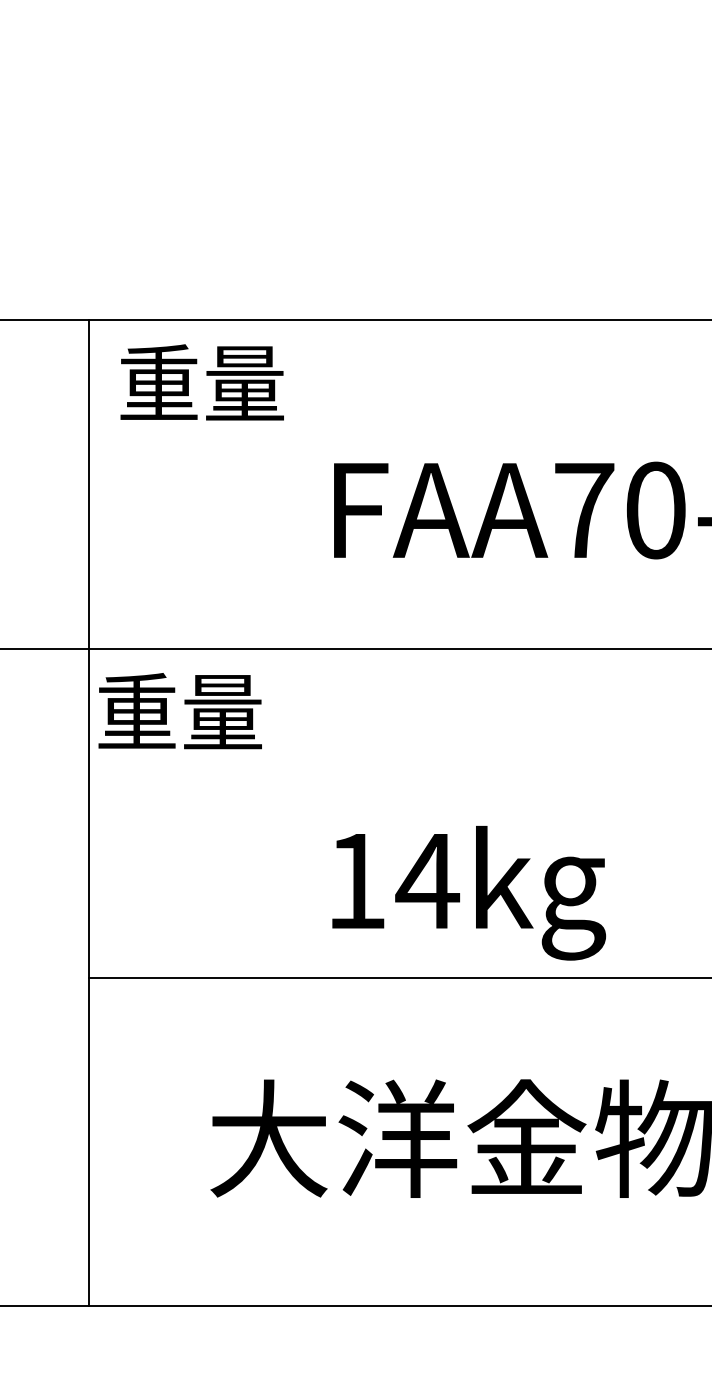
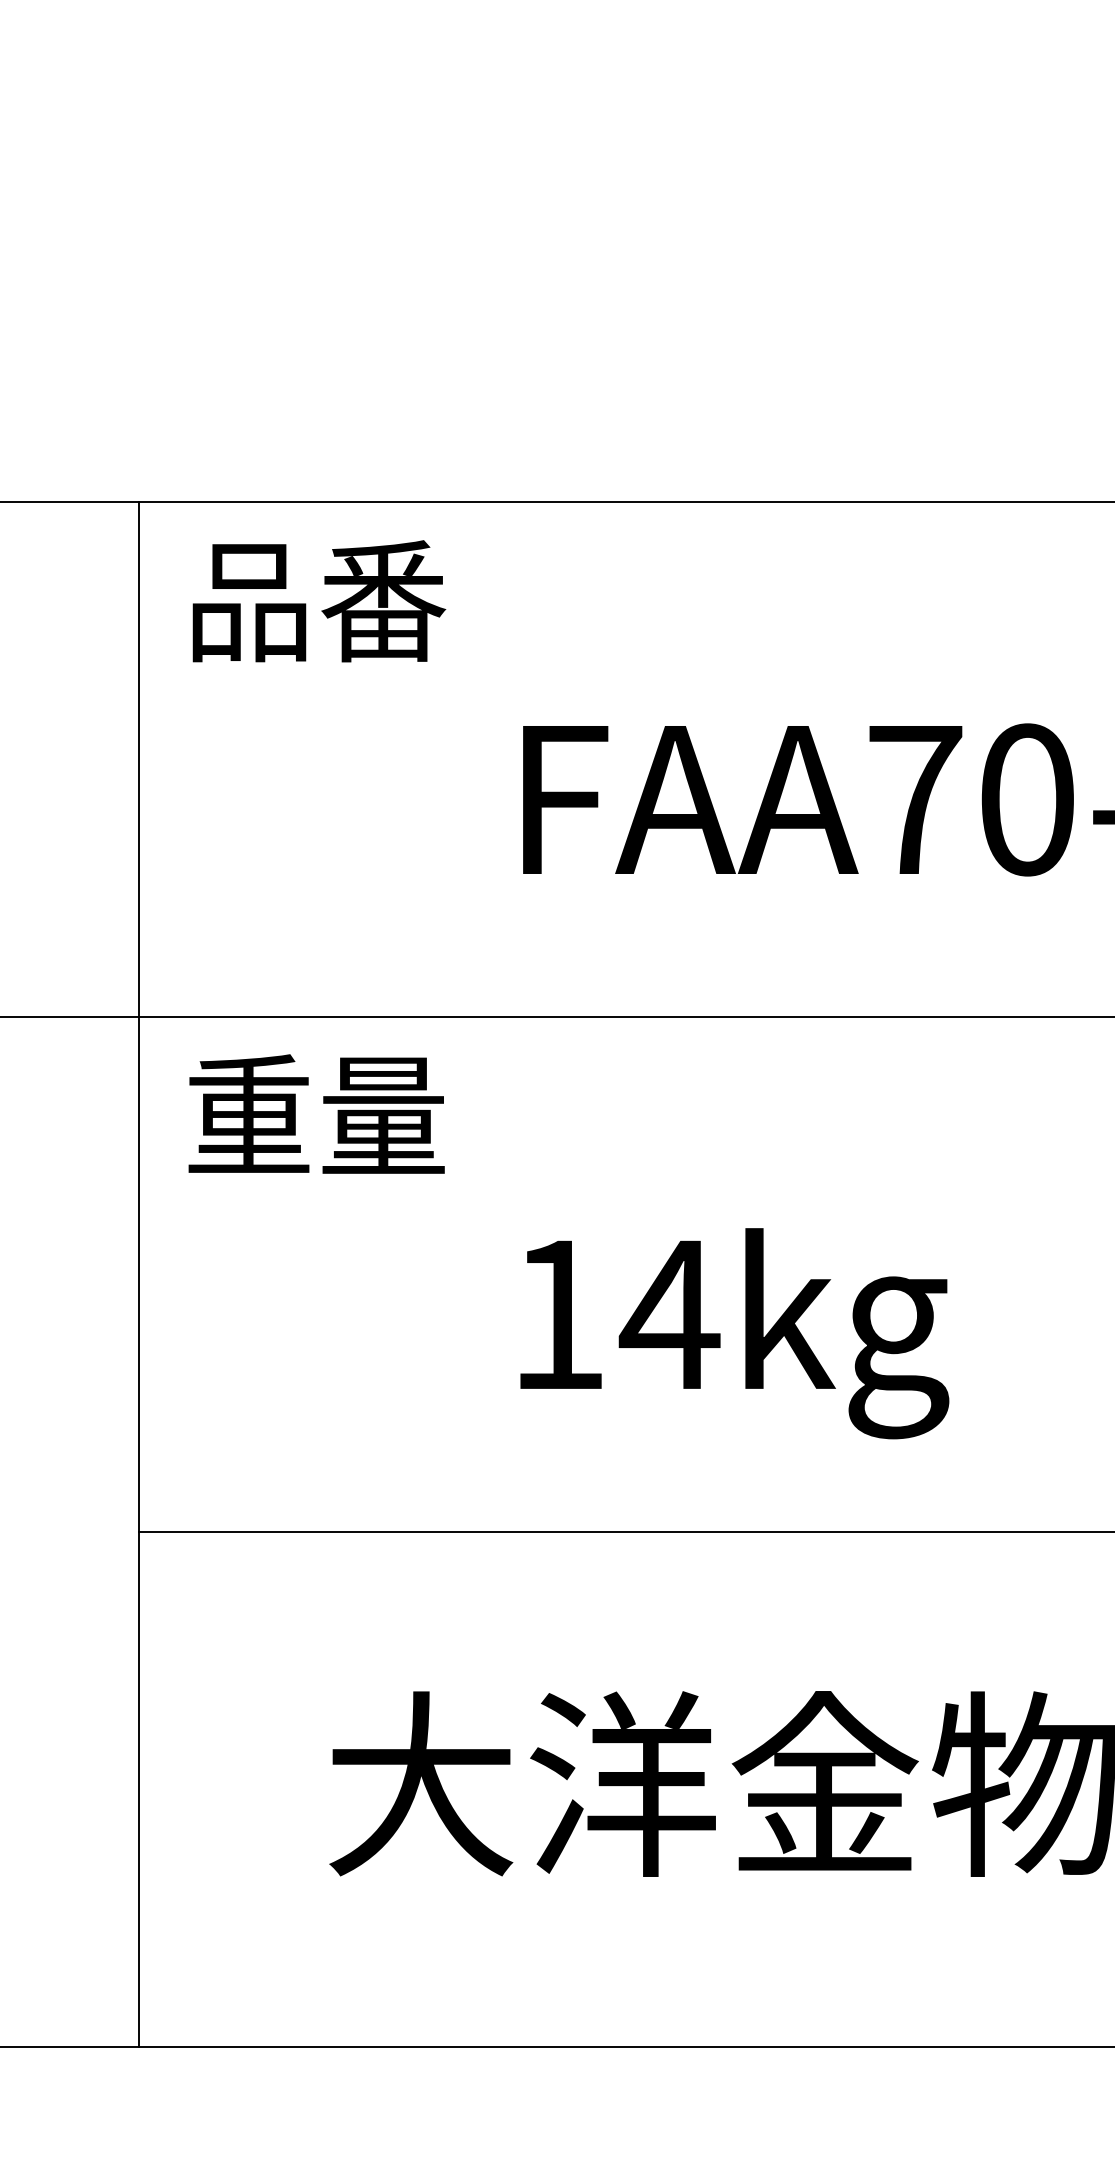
text: (202, 383) -> (317, 600), 重量 -> 品番
text: (179, 711) -> (315, 1114), moved
text: (469, 893) -> (735, 1334), moved

